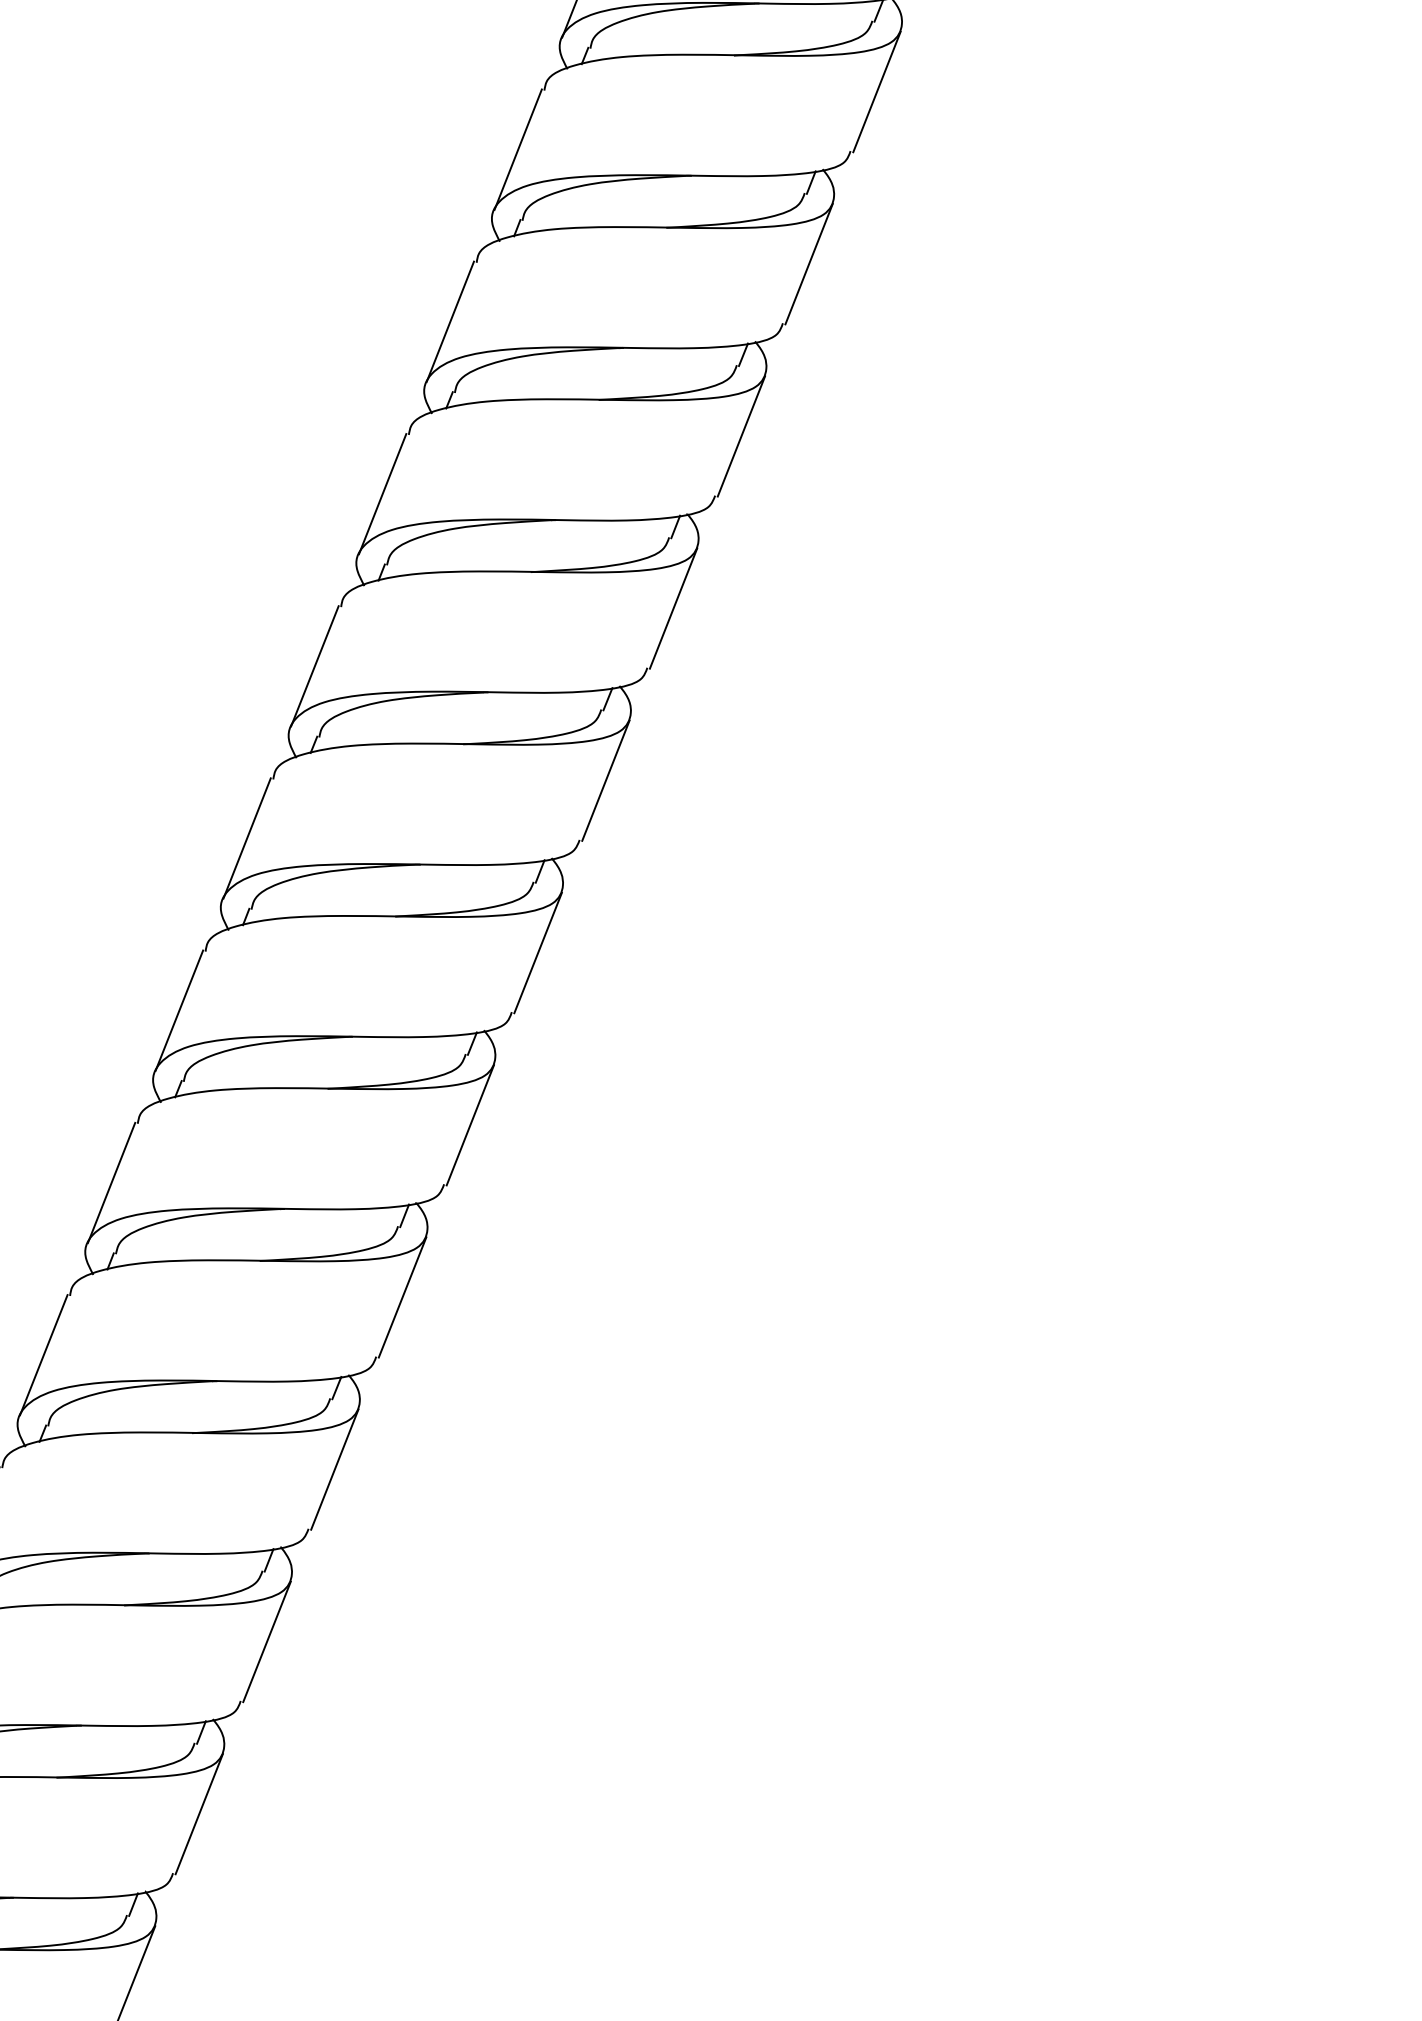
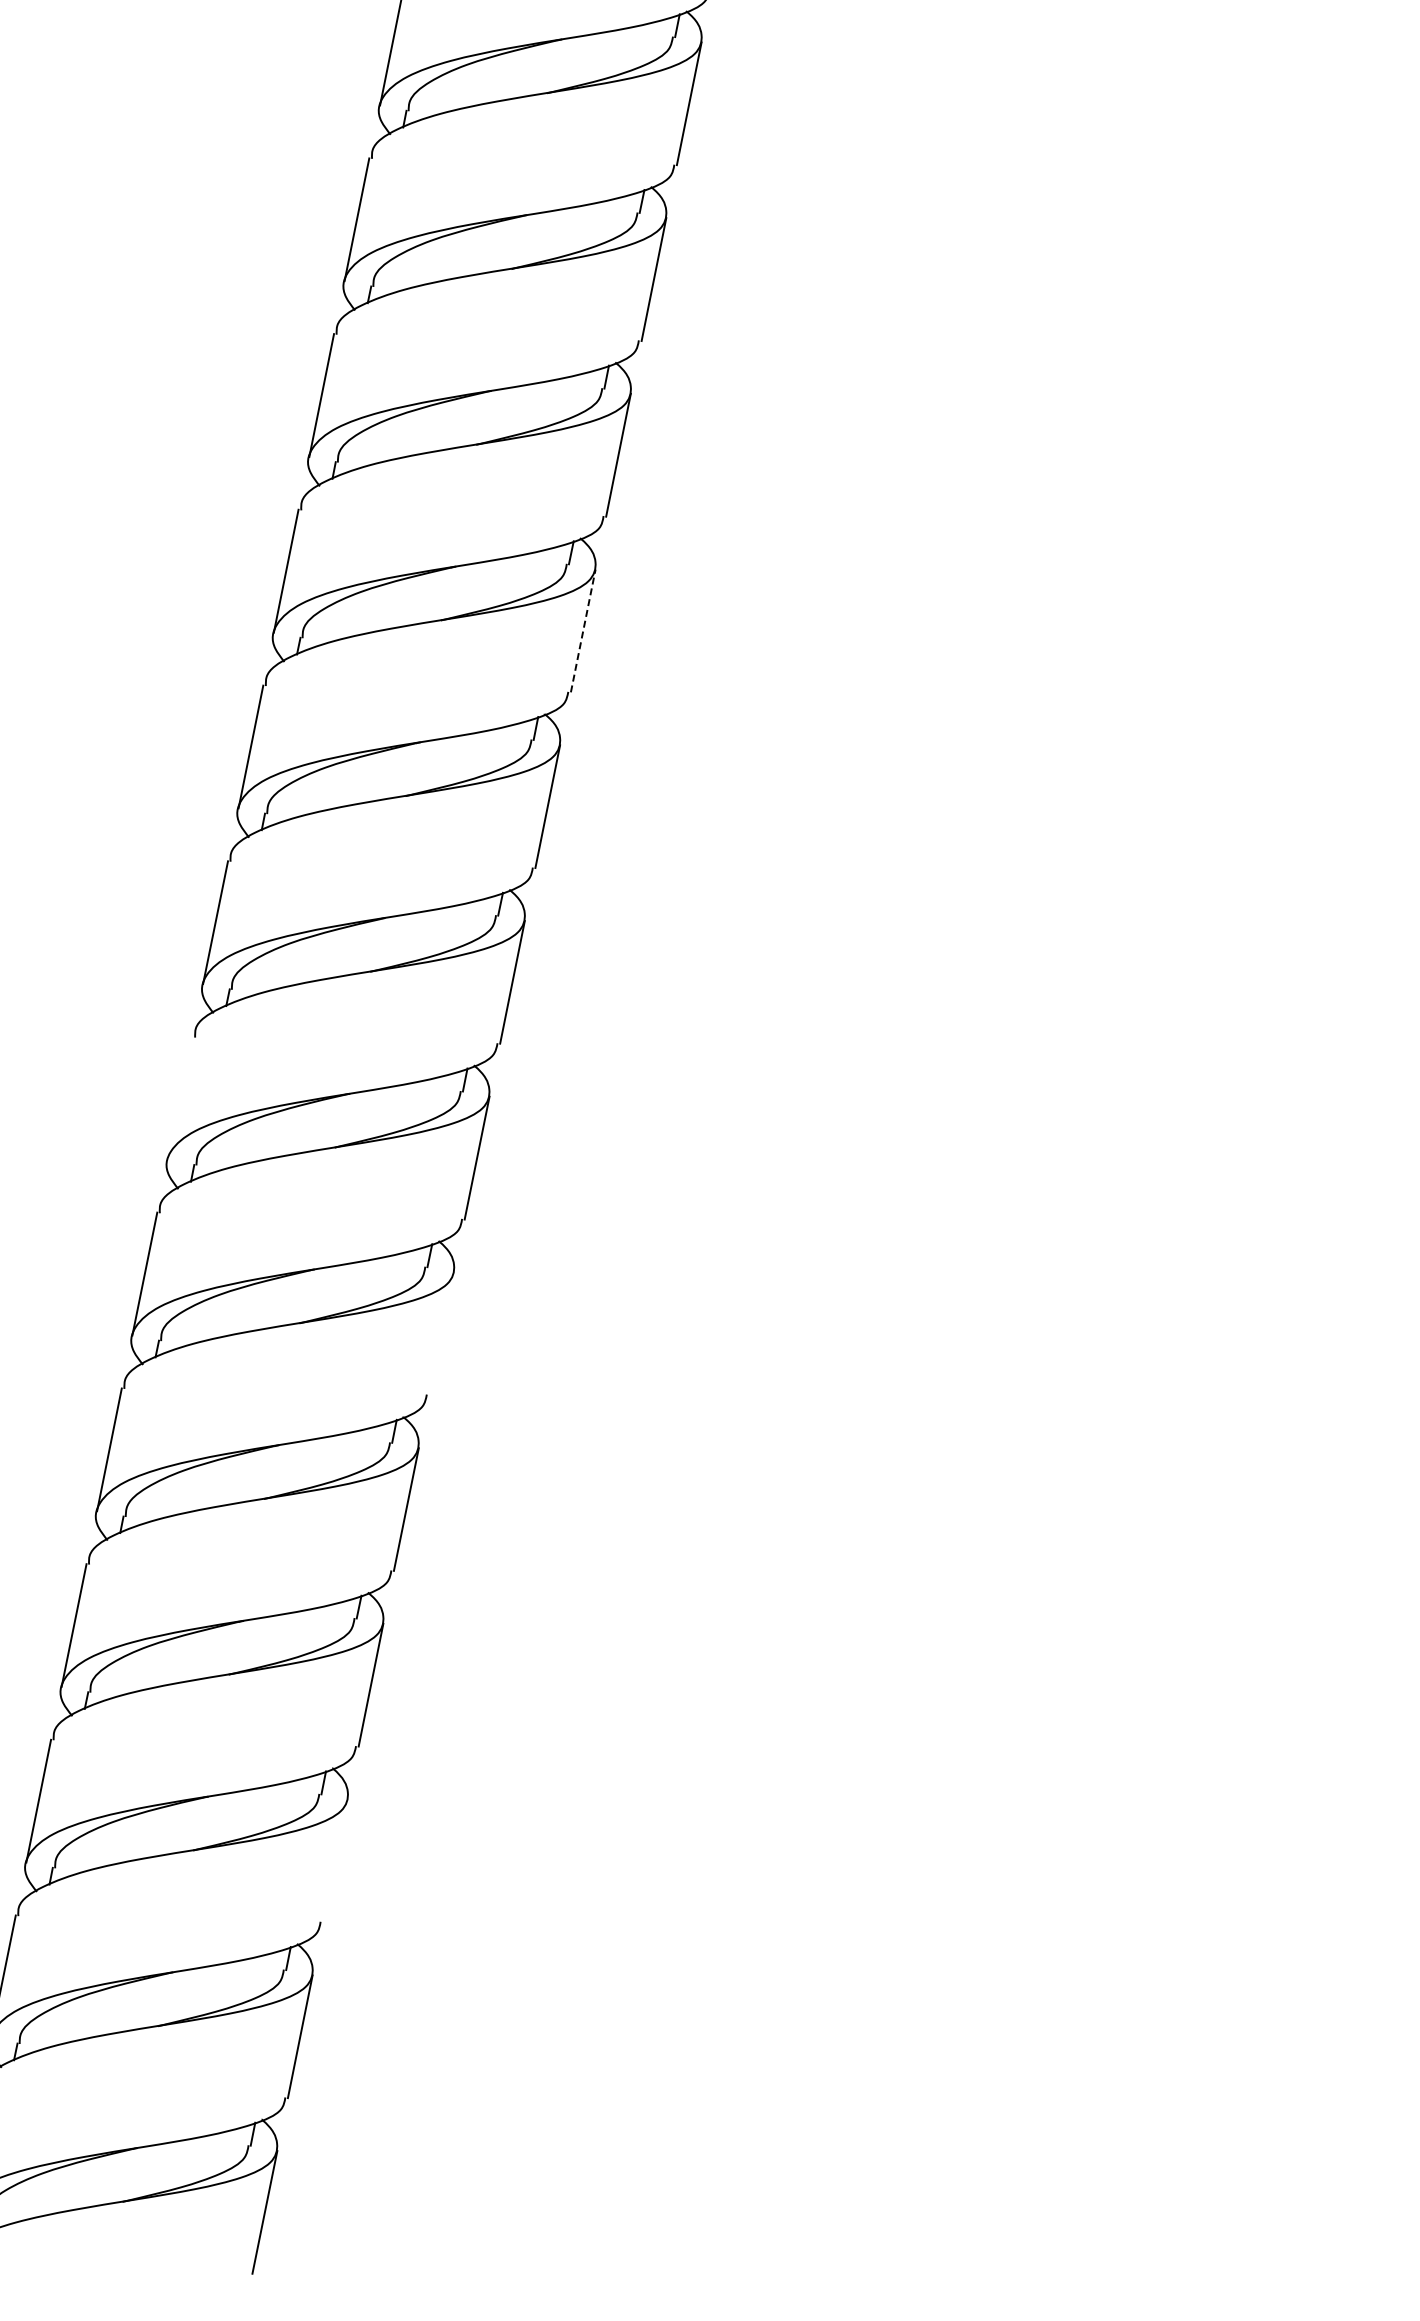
line: (741, 436) -> (583, 631), solid -> dashed
line: (246, 837) -> (179, 1097), removed
line: (470, 1124) -> (441, 1333), removed
line: (266, 1641) -> (335, 1860), removed

